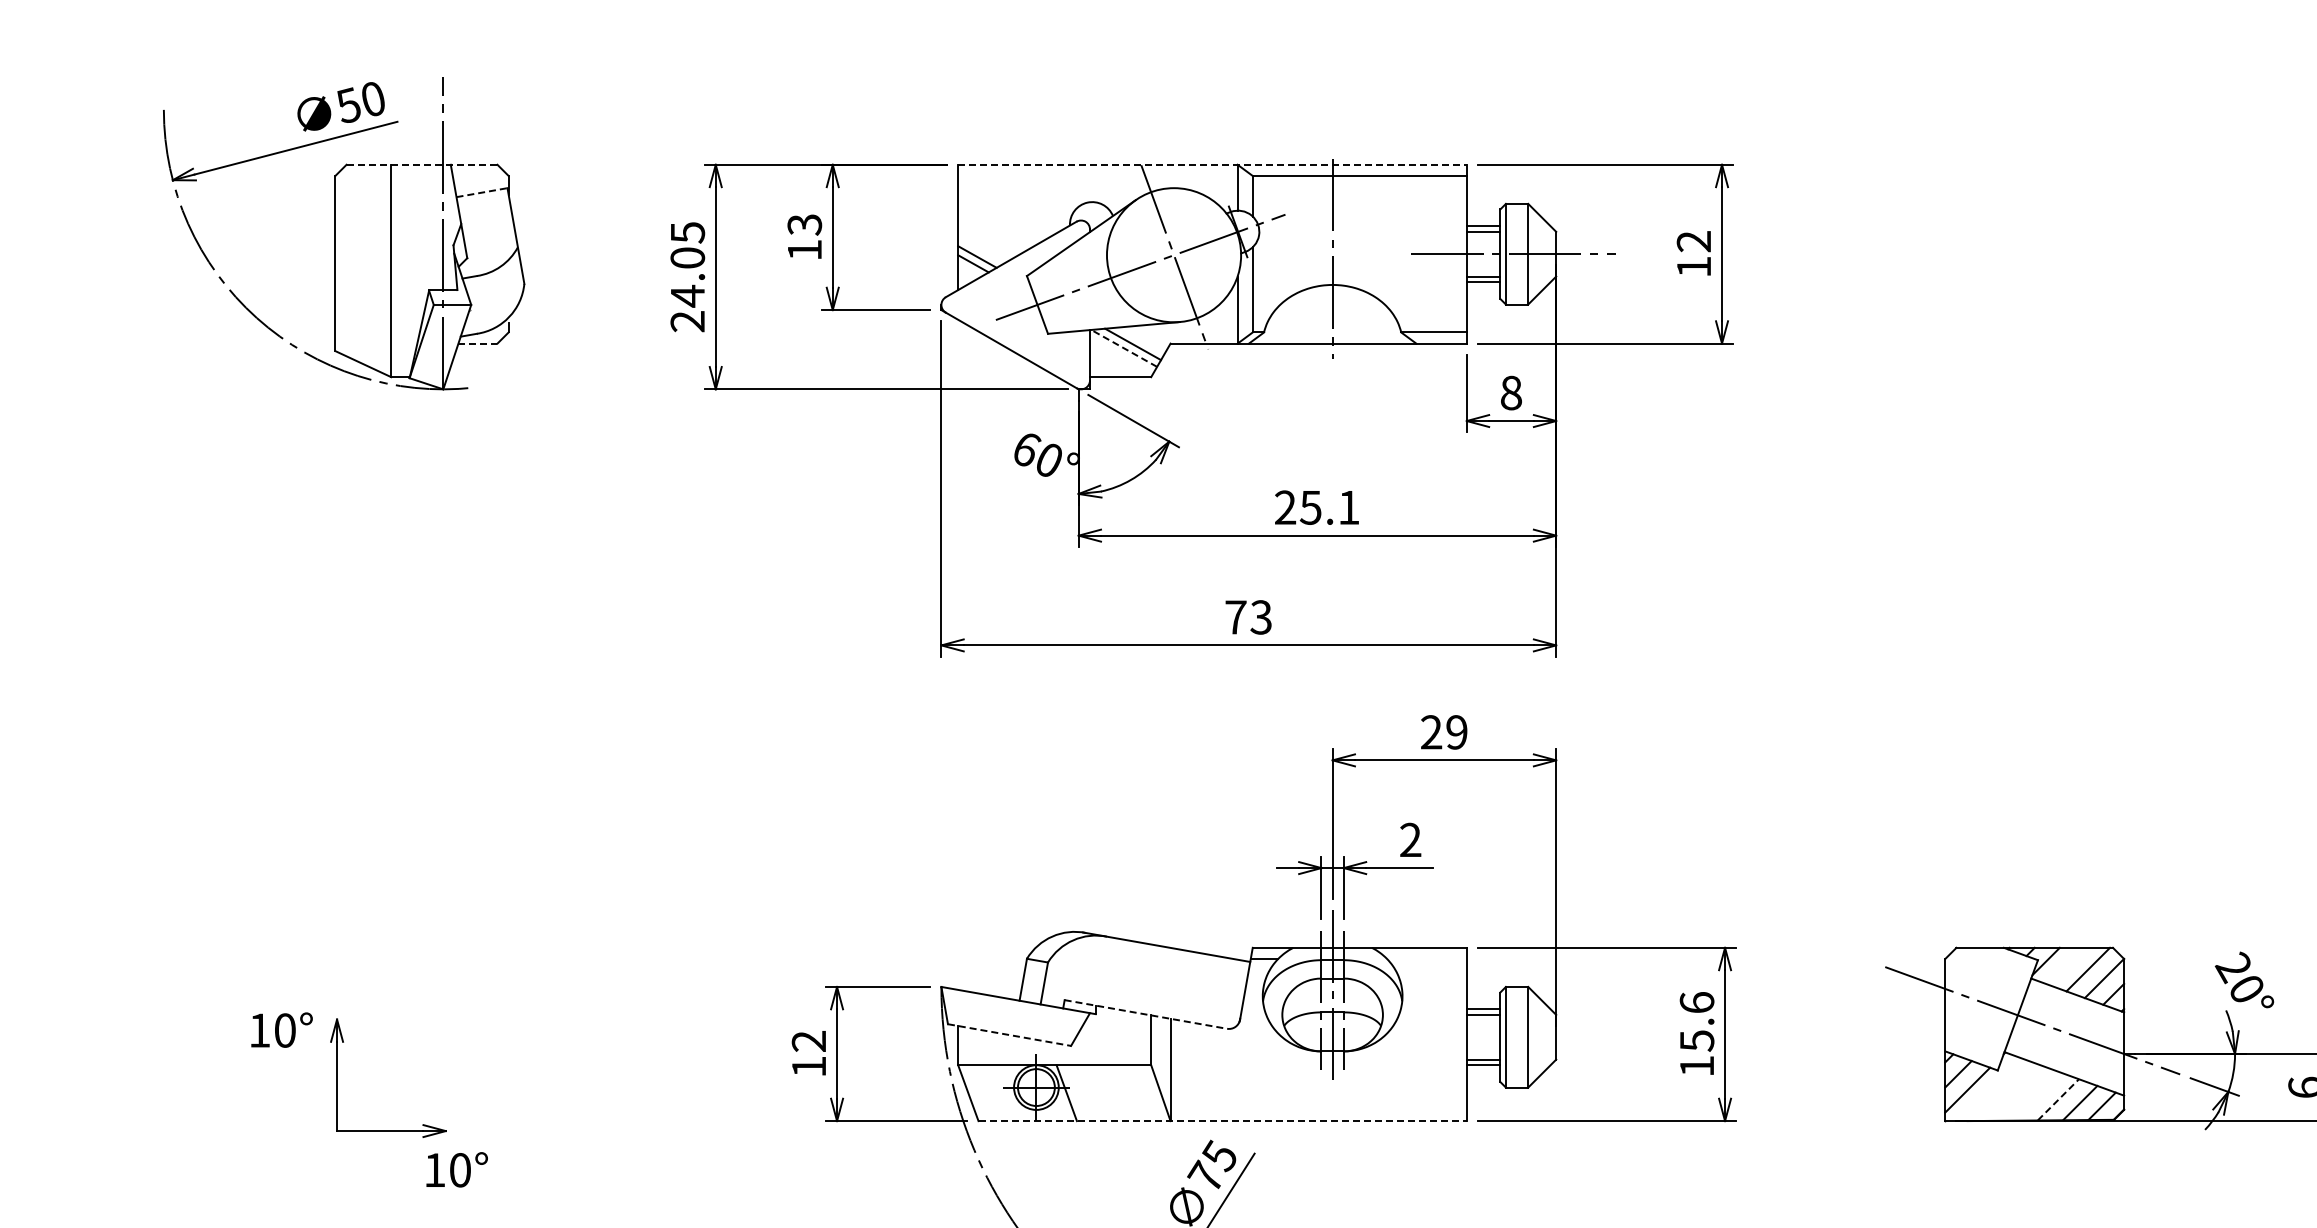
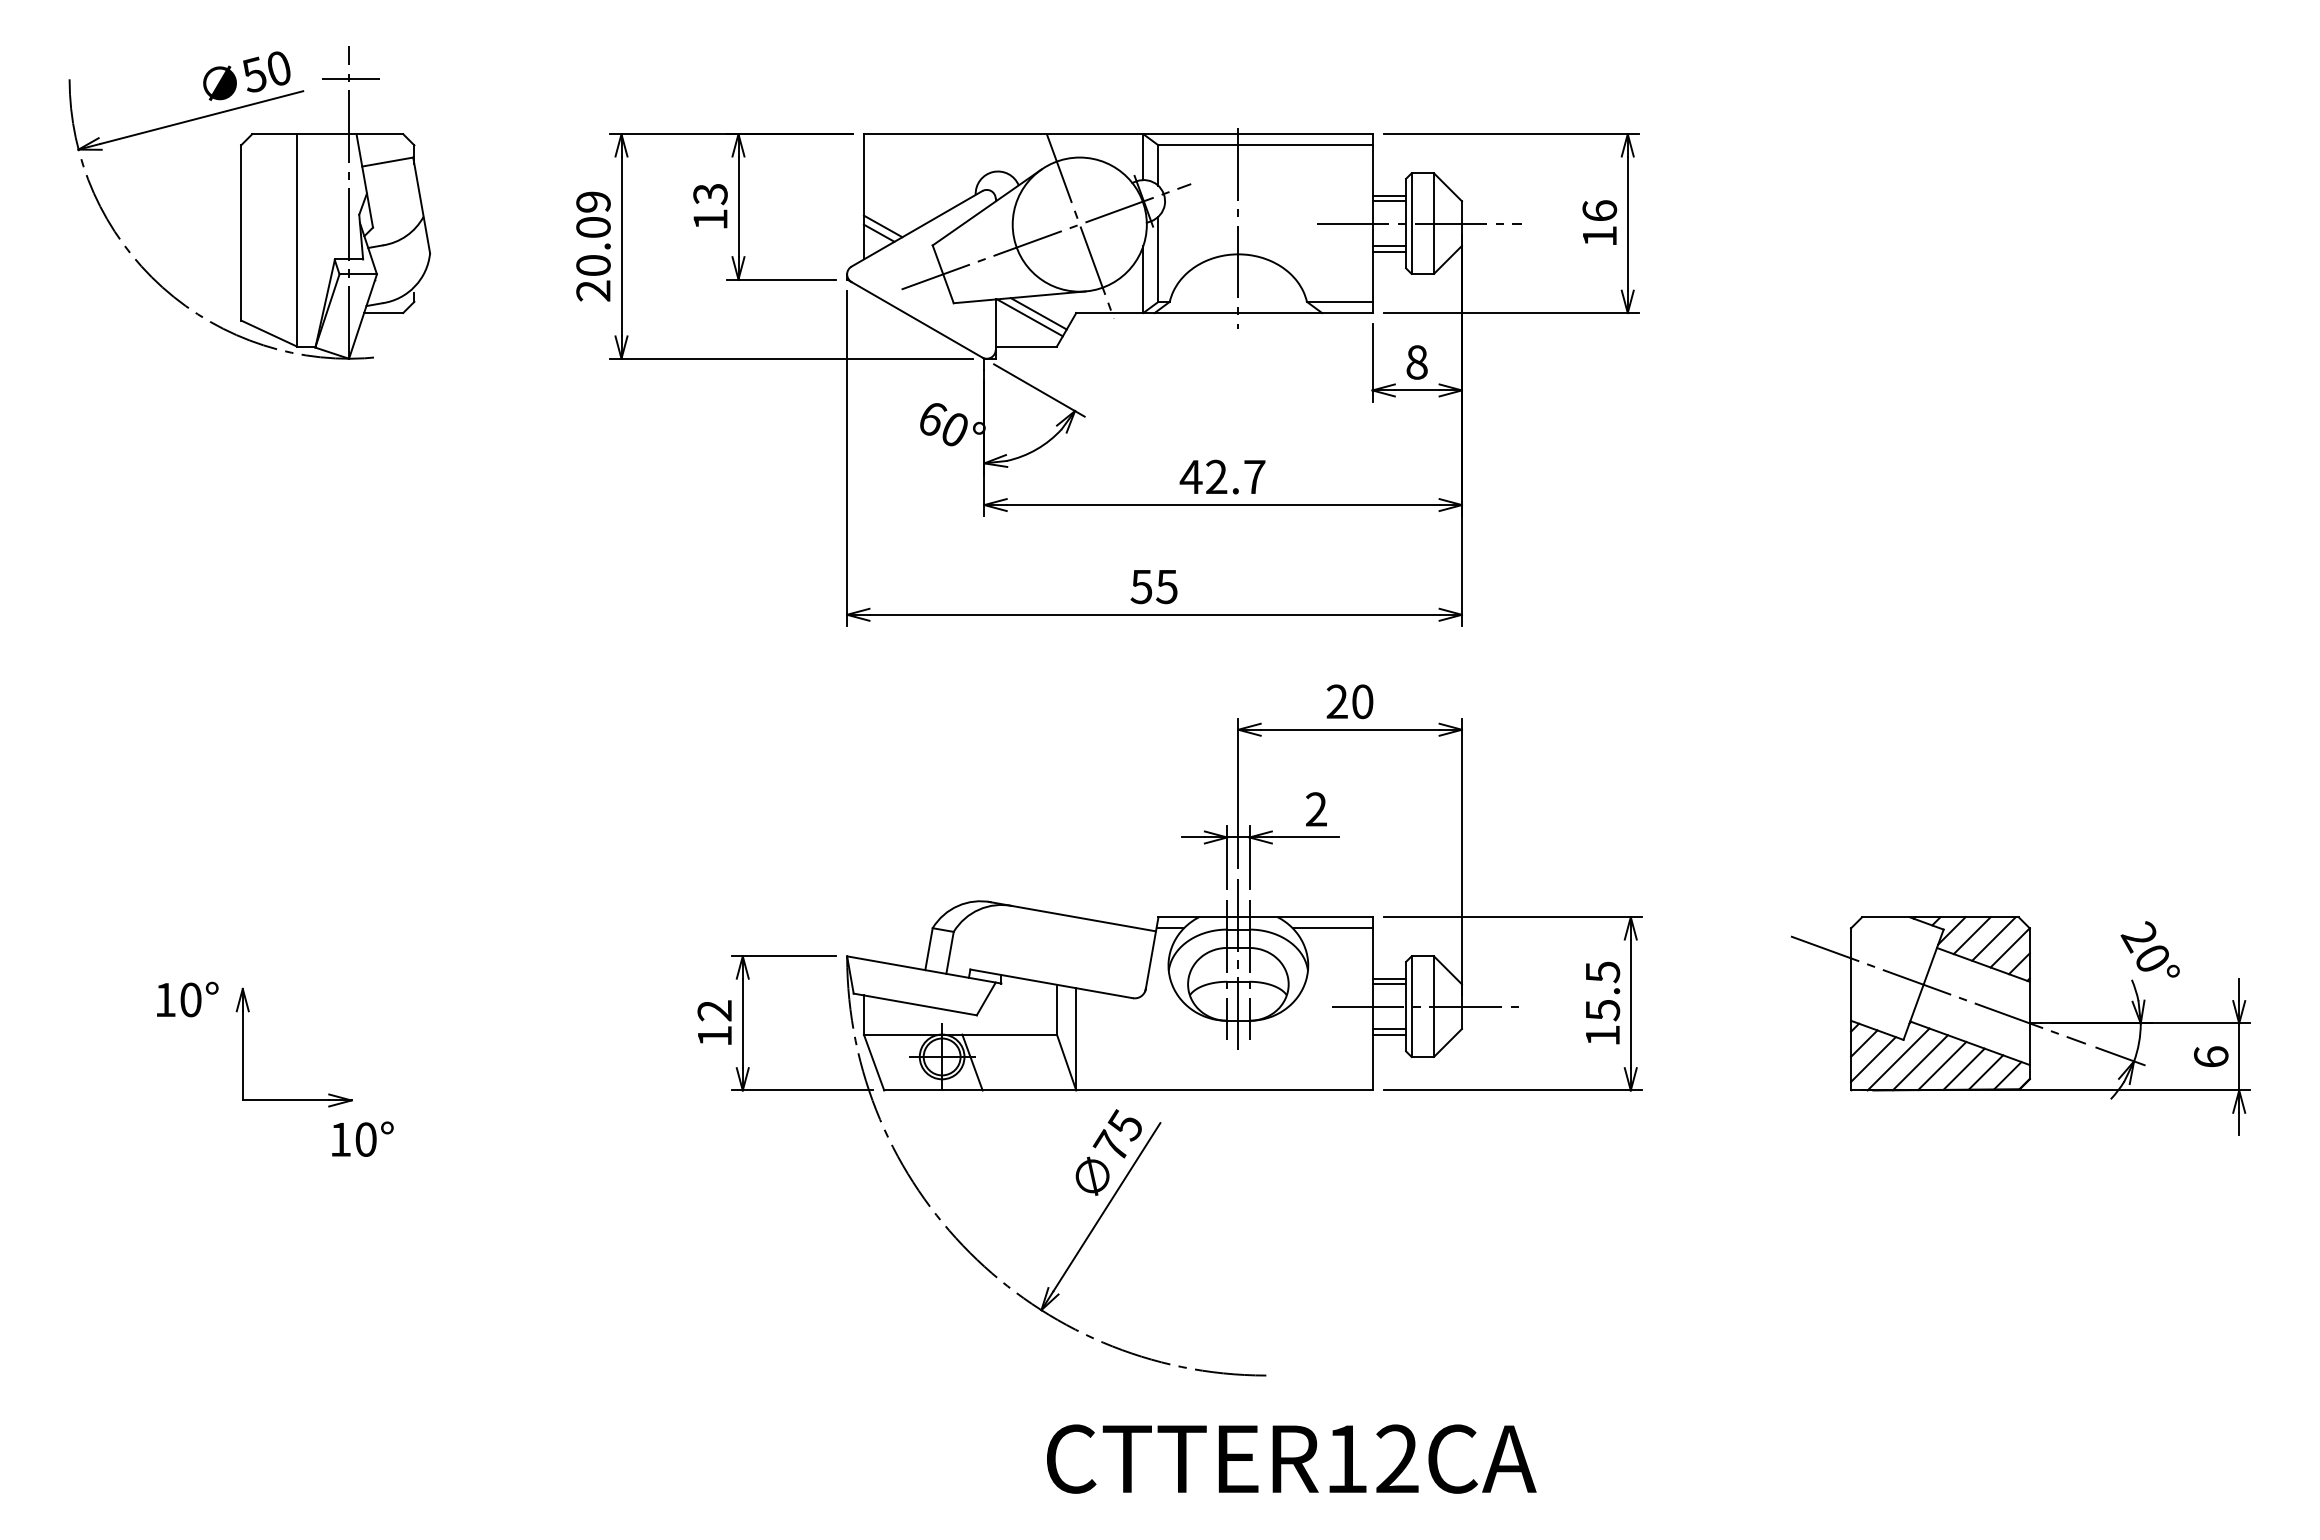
line: (444, 110) -> (350, 79), added
line: (422, 165) -> (328, 134), dashed -> solid
line: (1212, 165) -> (1118, 134), dashed -> solid
line: (481, 193) -> (387, 162), dashed -> solid
text: (1693, 241) -> (1599, 210), 12 -> 16
text: (687, 265) -> (593, 234), 24.05 -> 20.09
line: (477, 344) -> (383, 313), dashed -> solid
line: (1123, 348) -> (1029, 317), dashed -> solid
text: (1316, 507) -> (1222, 476), 25.1 -> 42.7
text: (1247, 617) -> (1153, 586), 73 -> 55
text: (1456, 732) -> (1362, 701), 29 -> 20
line: (1426, 959) -> (1332, 928), added
line: (2065, 966) -> (1971, 935), added
text: (1696, 1003) -> (1602, 972), 15.6 -> 15.5
line: (1146, 1014) -> (1052, 983), dashed -> solid
line: (1009, 1035) -> (915, 1004), dashed -> solid
line: (1520, 1037) -> (1426, 1006), added
line: (1992, 1090) -> (1898, 1059), added
line: (2013, 1093) -> (1919, 1062), added
line: (2036, 1096) -> (1942, 1065), added
line: (2058, 1099) -> (1964, 1068), dashed -> solid
line: (1222, 1121) -> (1128, 1090), dashed -> solid

